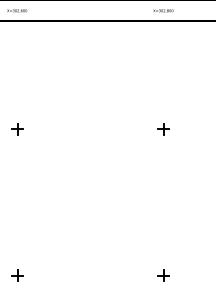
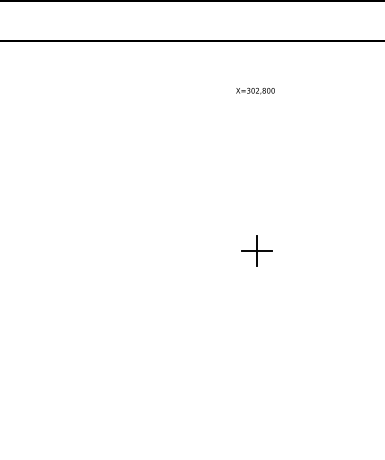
text: (163, 10) -> (255, 90), moved
part: (163, 129) -> (255, 250), size x1.4

